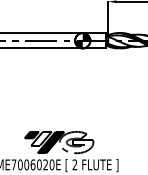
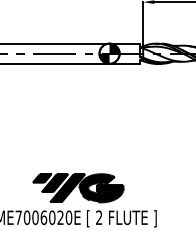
fill: (41, 138) -> (55, 182), added
fill: (76, 142) -> (101, 188), added

